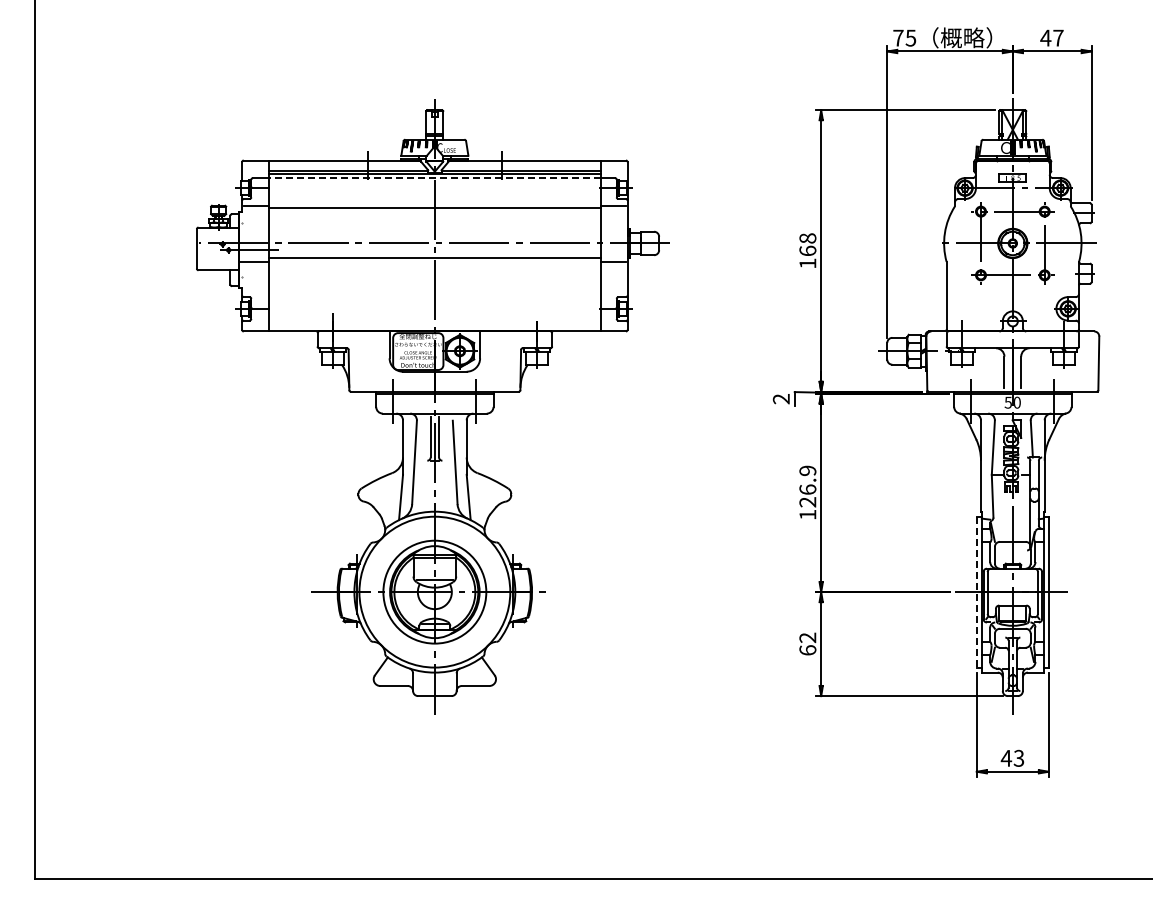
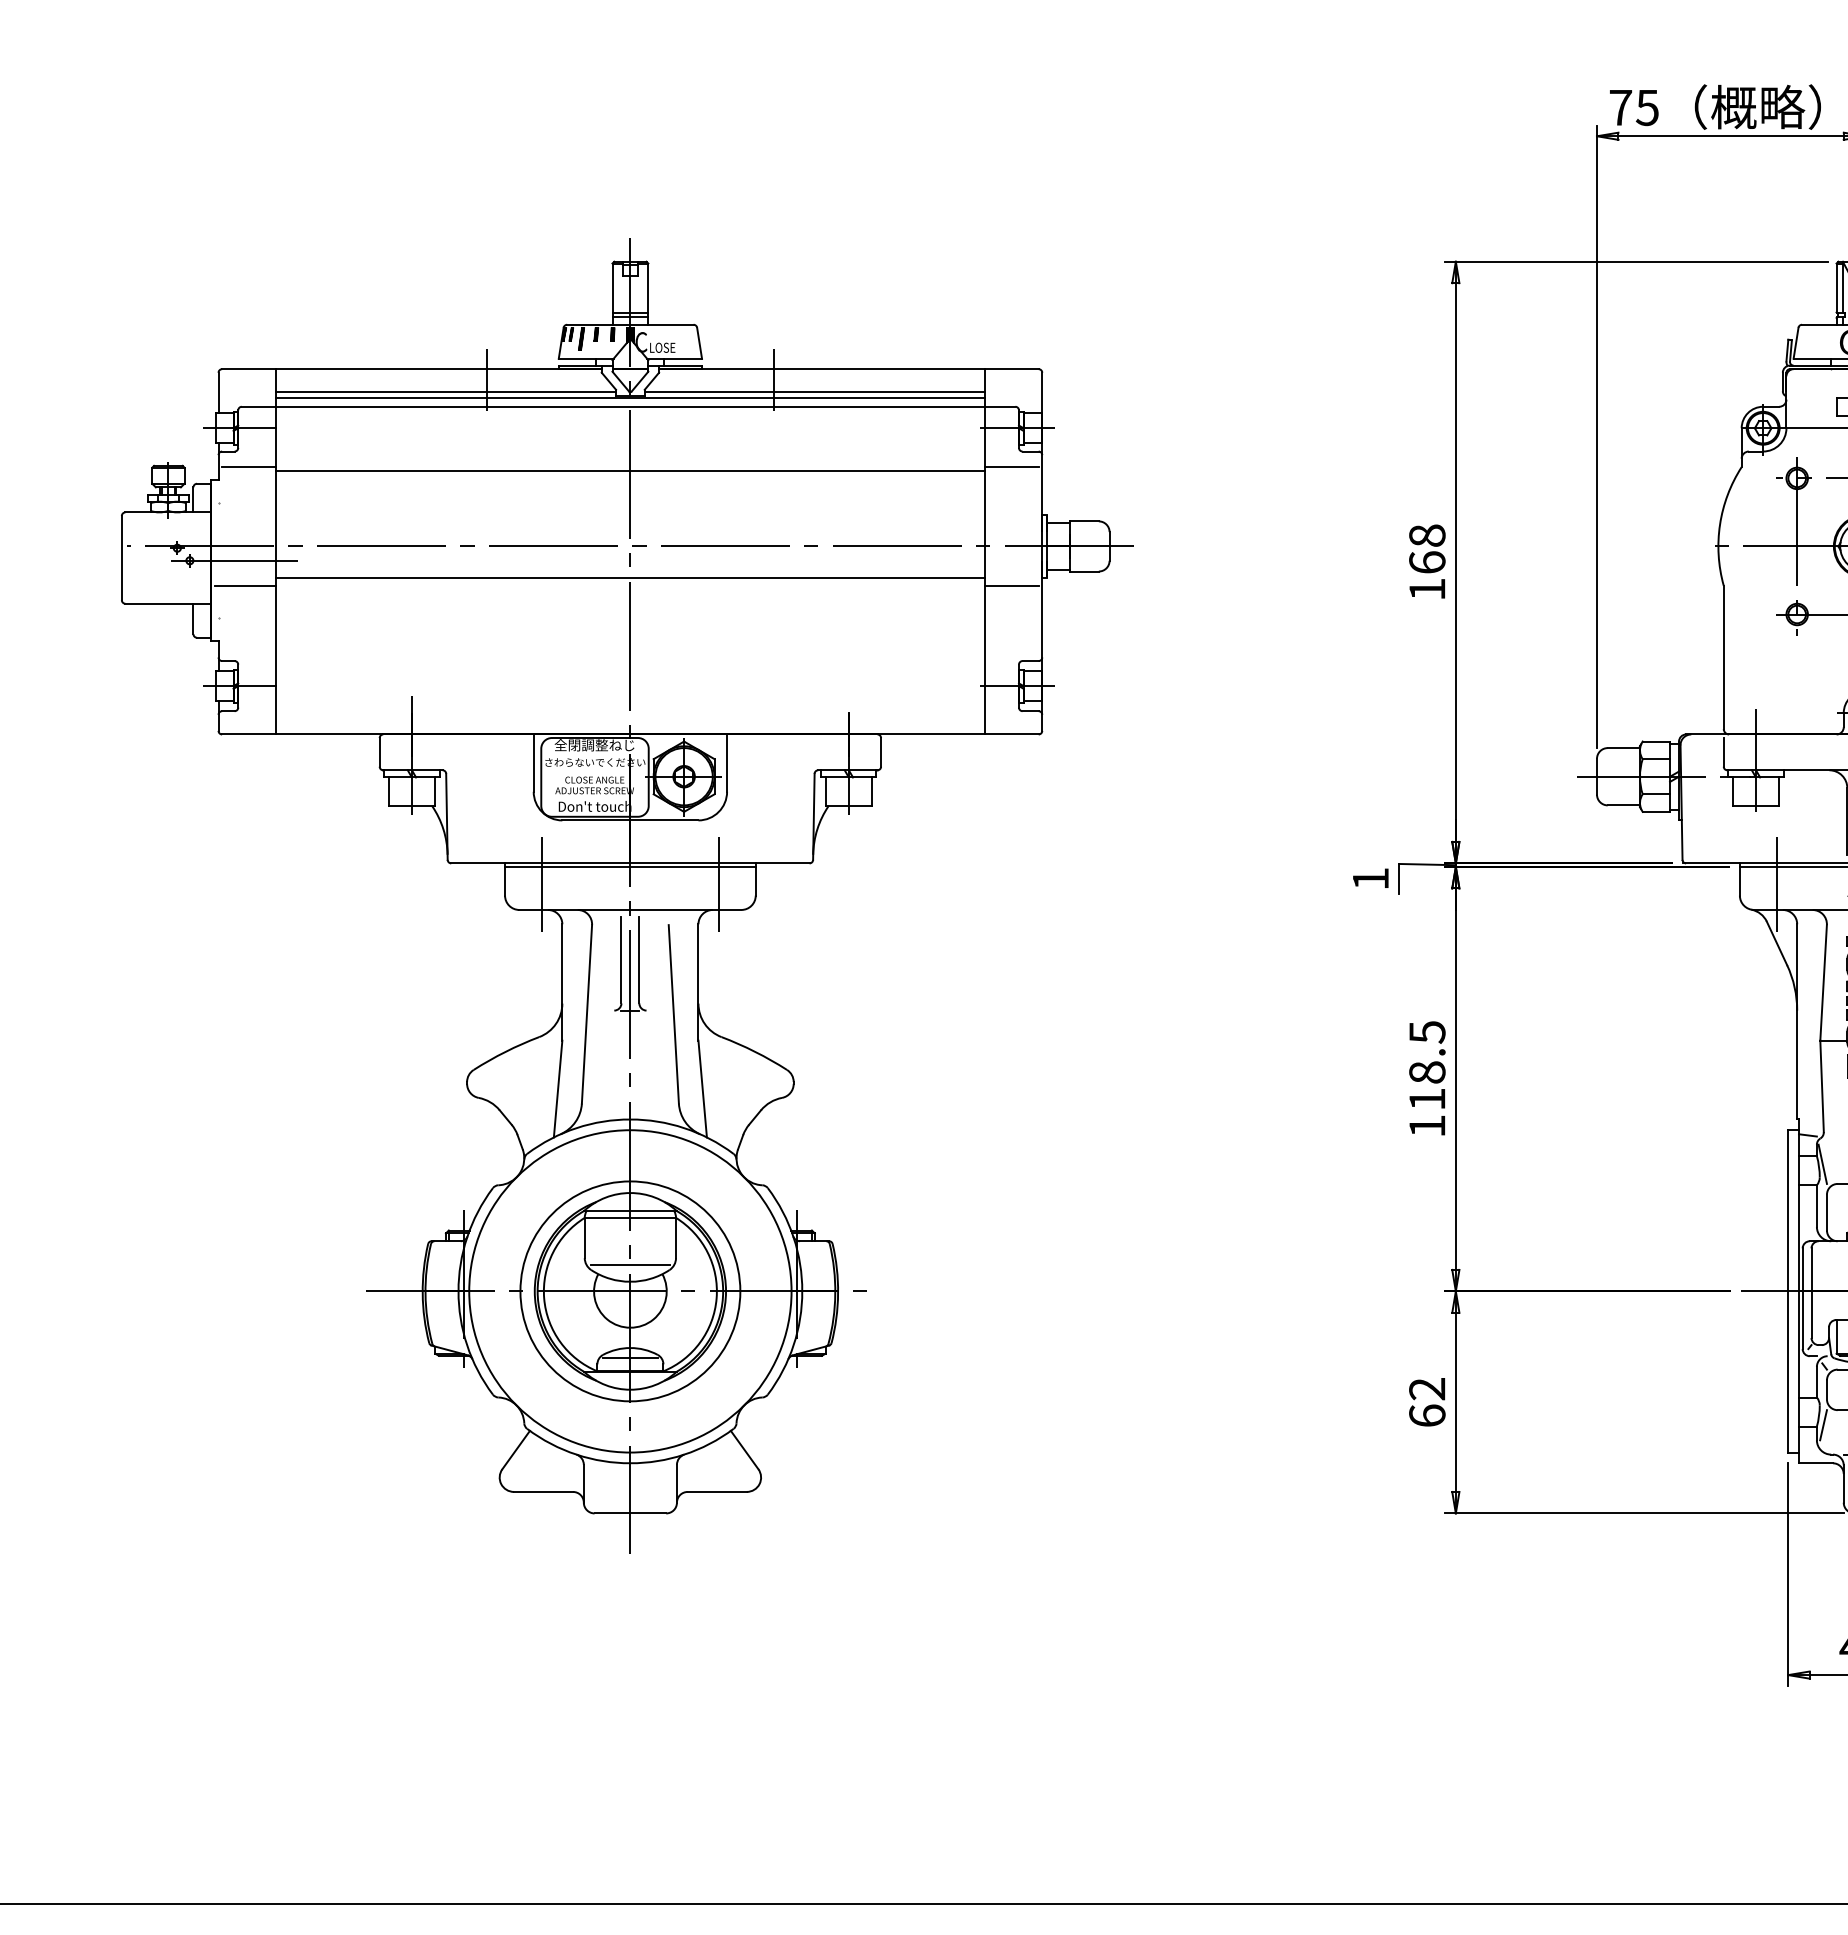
line: (434, 178) -> (629, 407), dashed -> solid
text: (780, 399) -> (1368, 879), 2 -> 1
text: (807, 486) -> (1426, 1065), 126.9 -> 118.5
line: (976, 592) -> (1787, 1292), dashed -> solid

